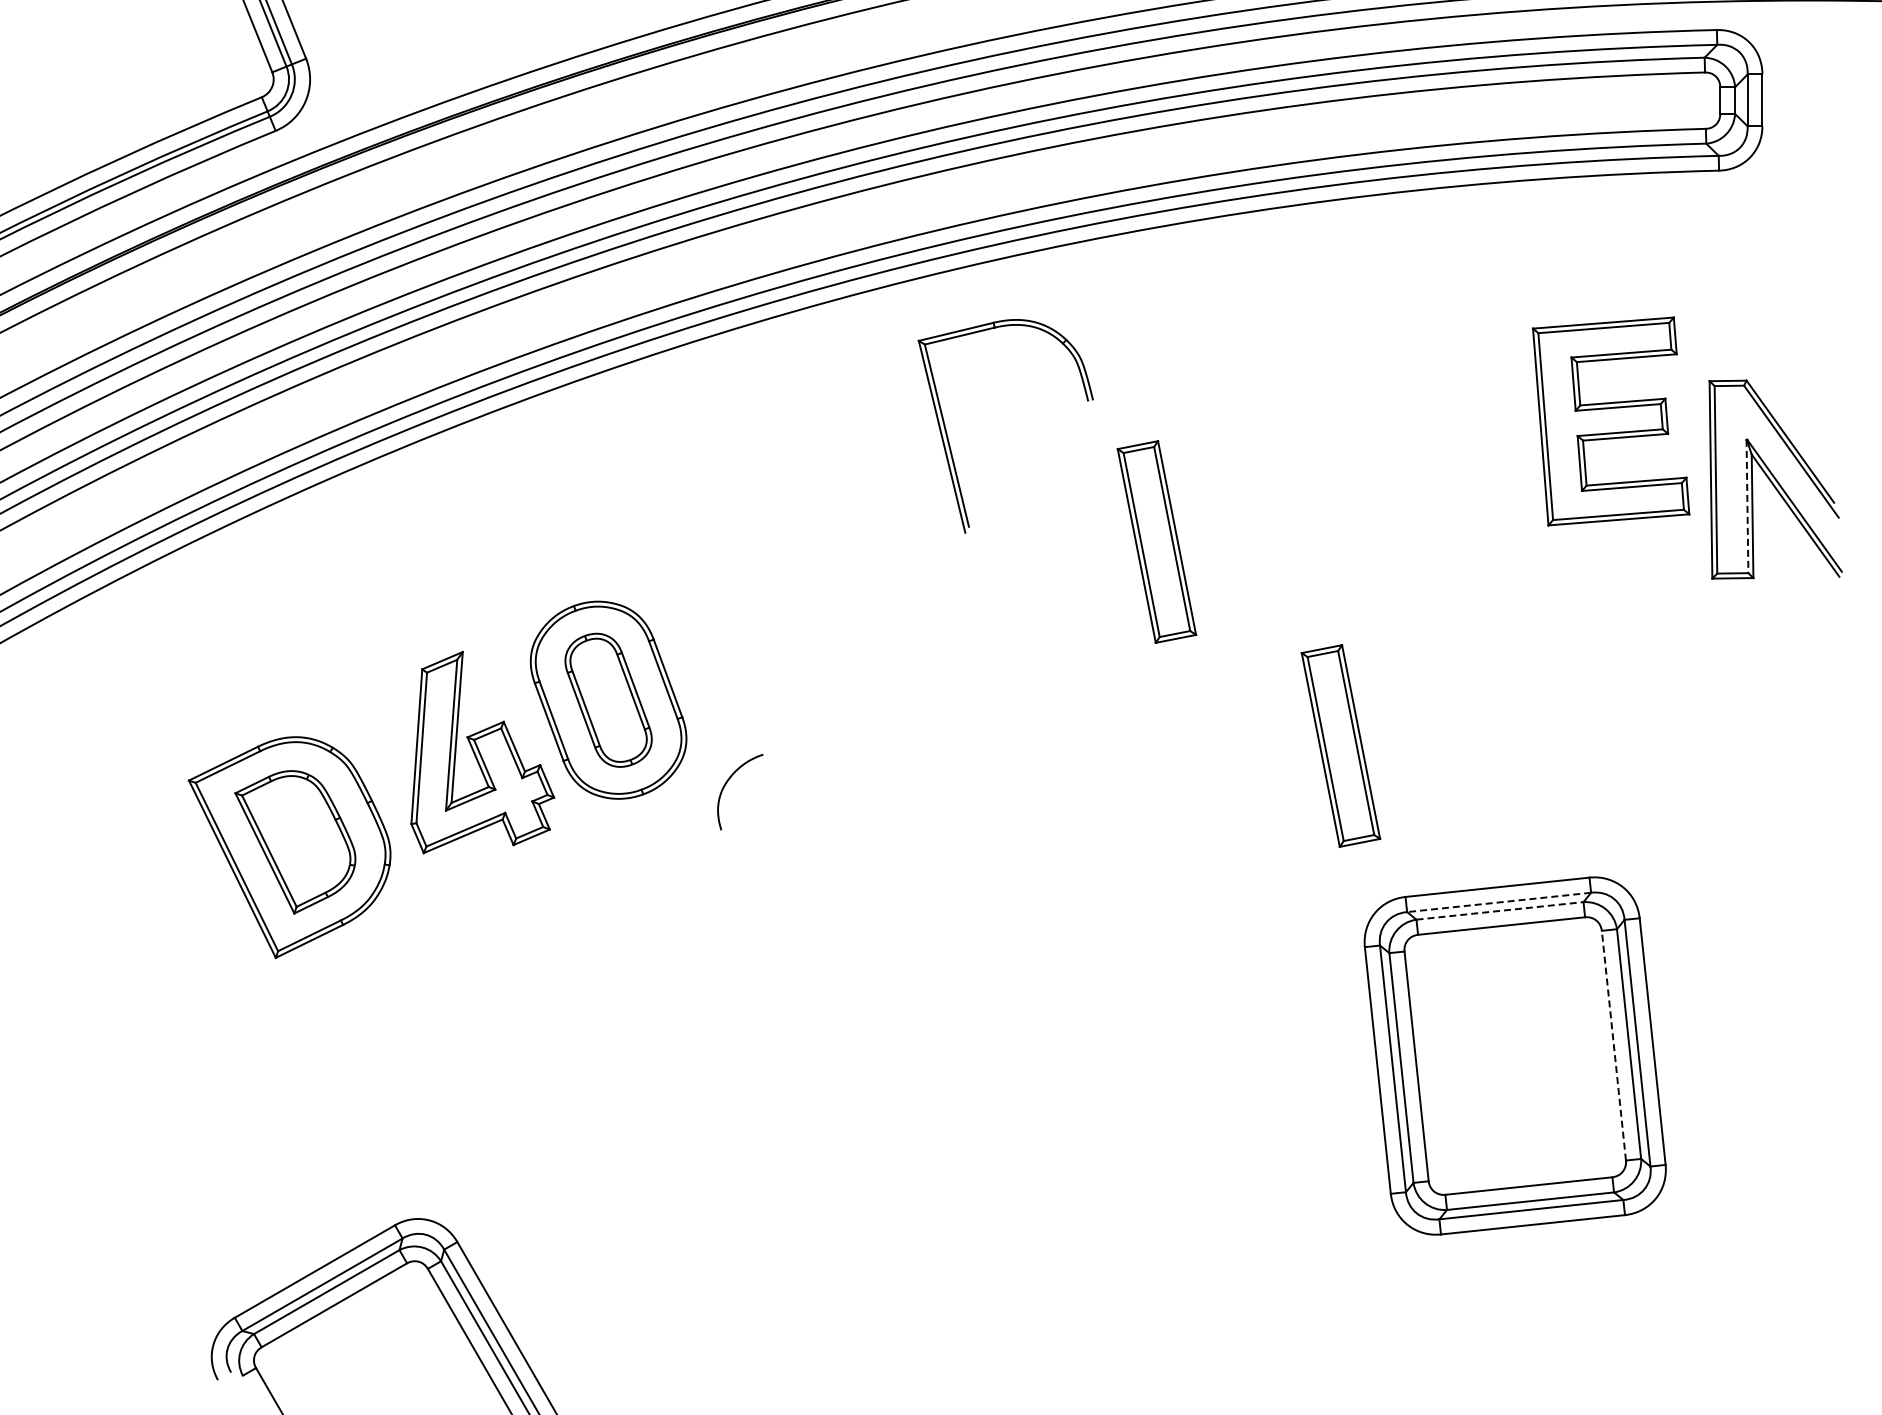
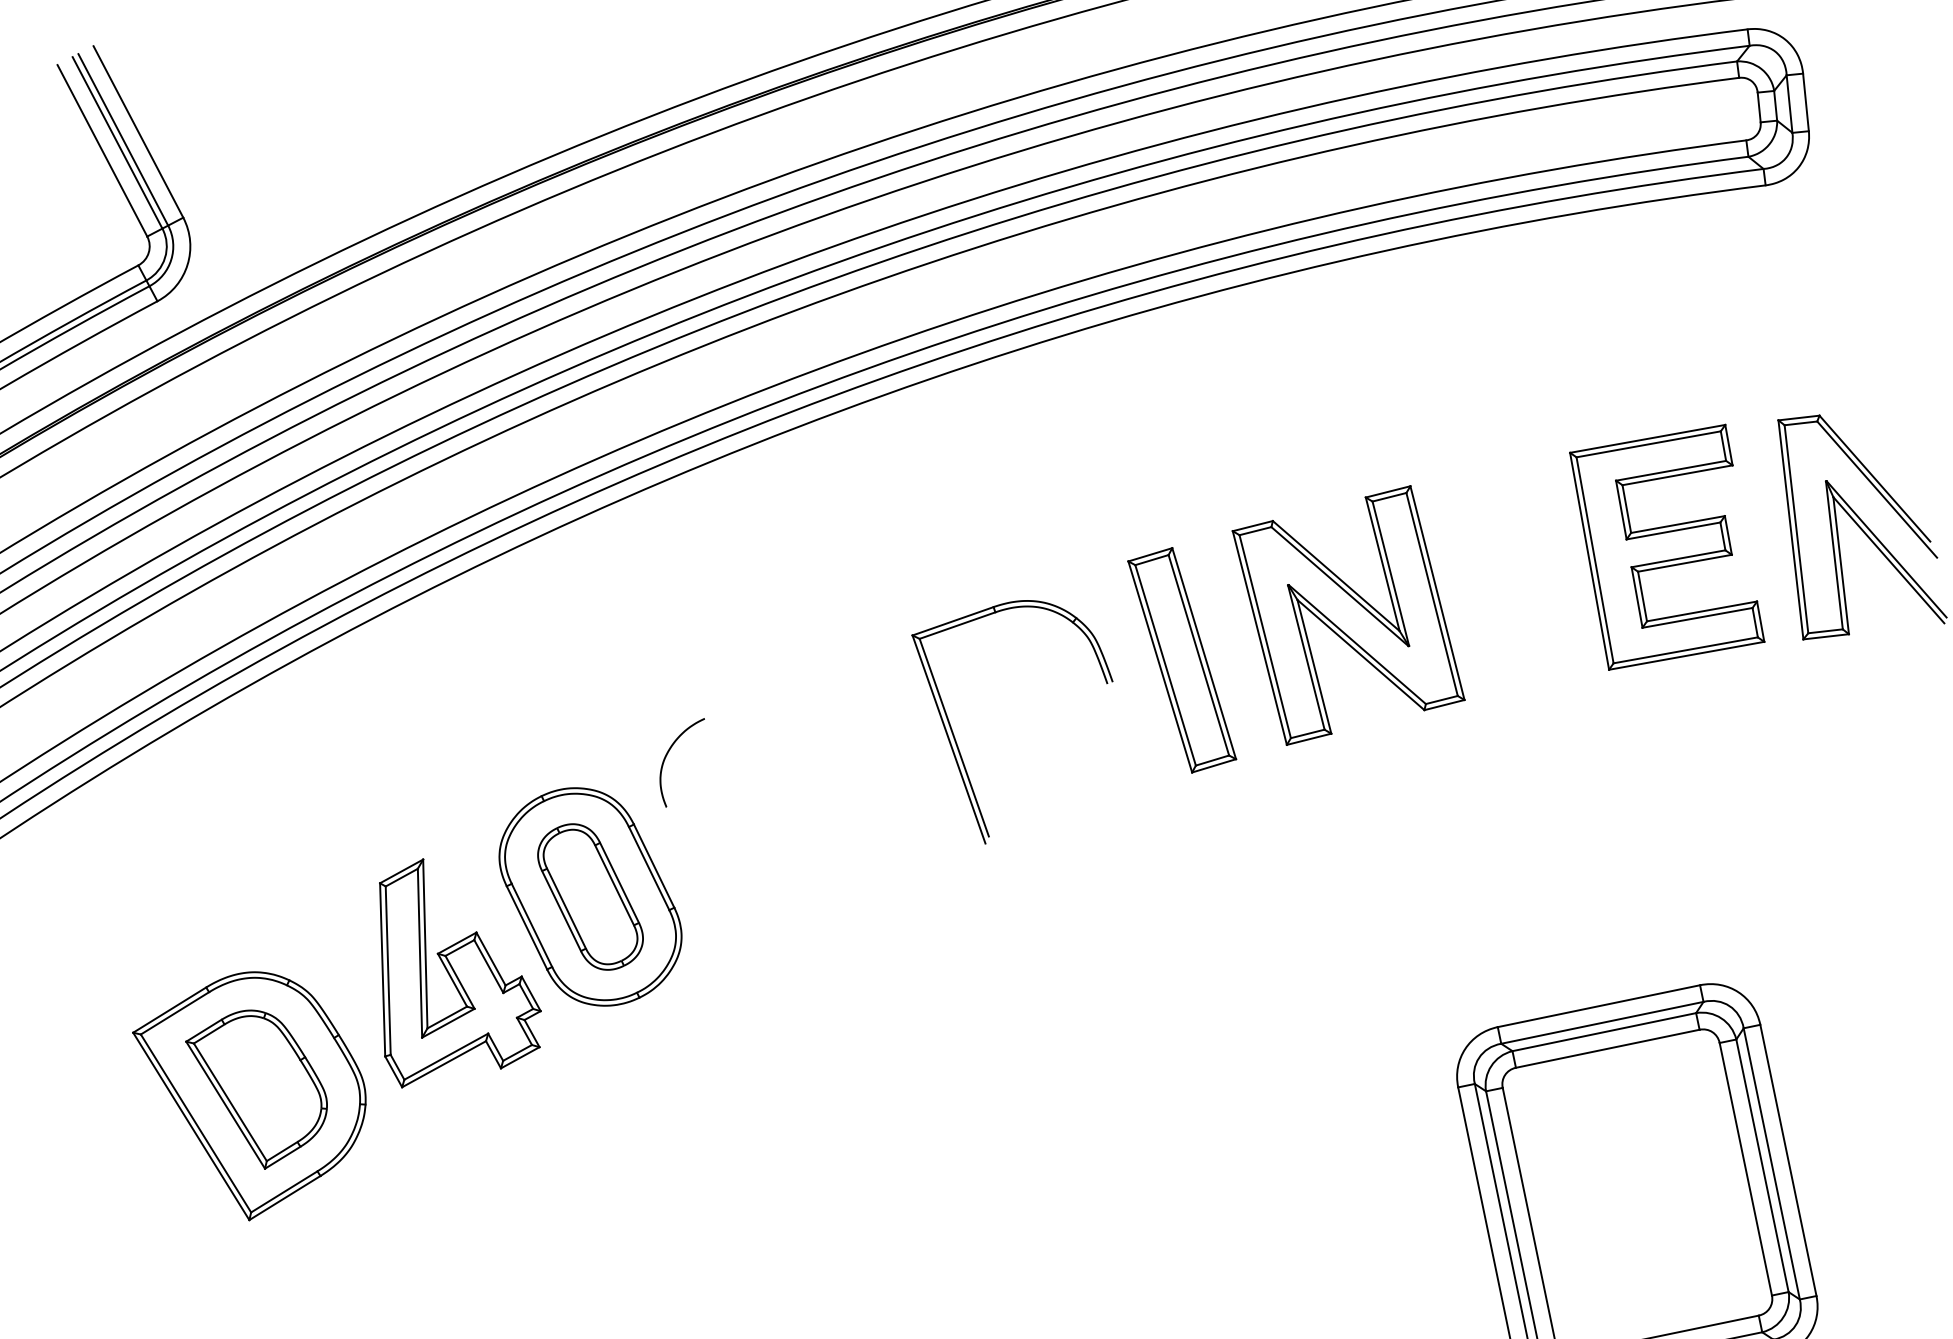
part: (1611, 421) -> (1667, 547), moved
part: (949, 441) -> (957, 743), moved
line: (1747, 506) -> (1834, 555), dashed -> solid
part: (1309, 516) -> (1348, 615), added
part: (1340, 745) -> (1408, 866), removed
curve: (729, 780) -> (670, 751), moved
line: (1498, 902) -> (1601, 1022), dashed -> solid
line: (1500, 910) -> (1604, 1031), dashed -> solid
line: (1613, 1045) -> (1745, 1169), dashed -> solid

